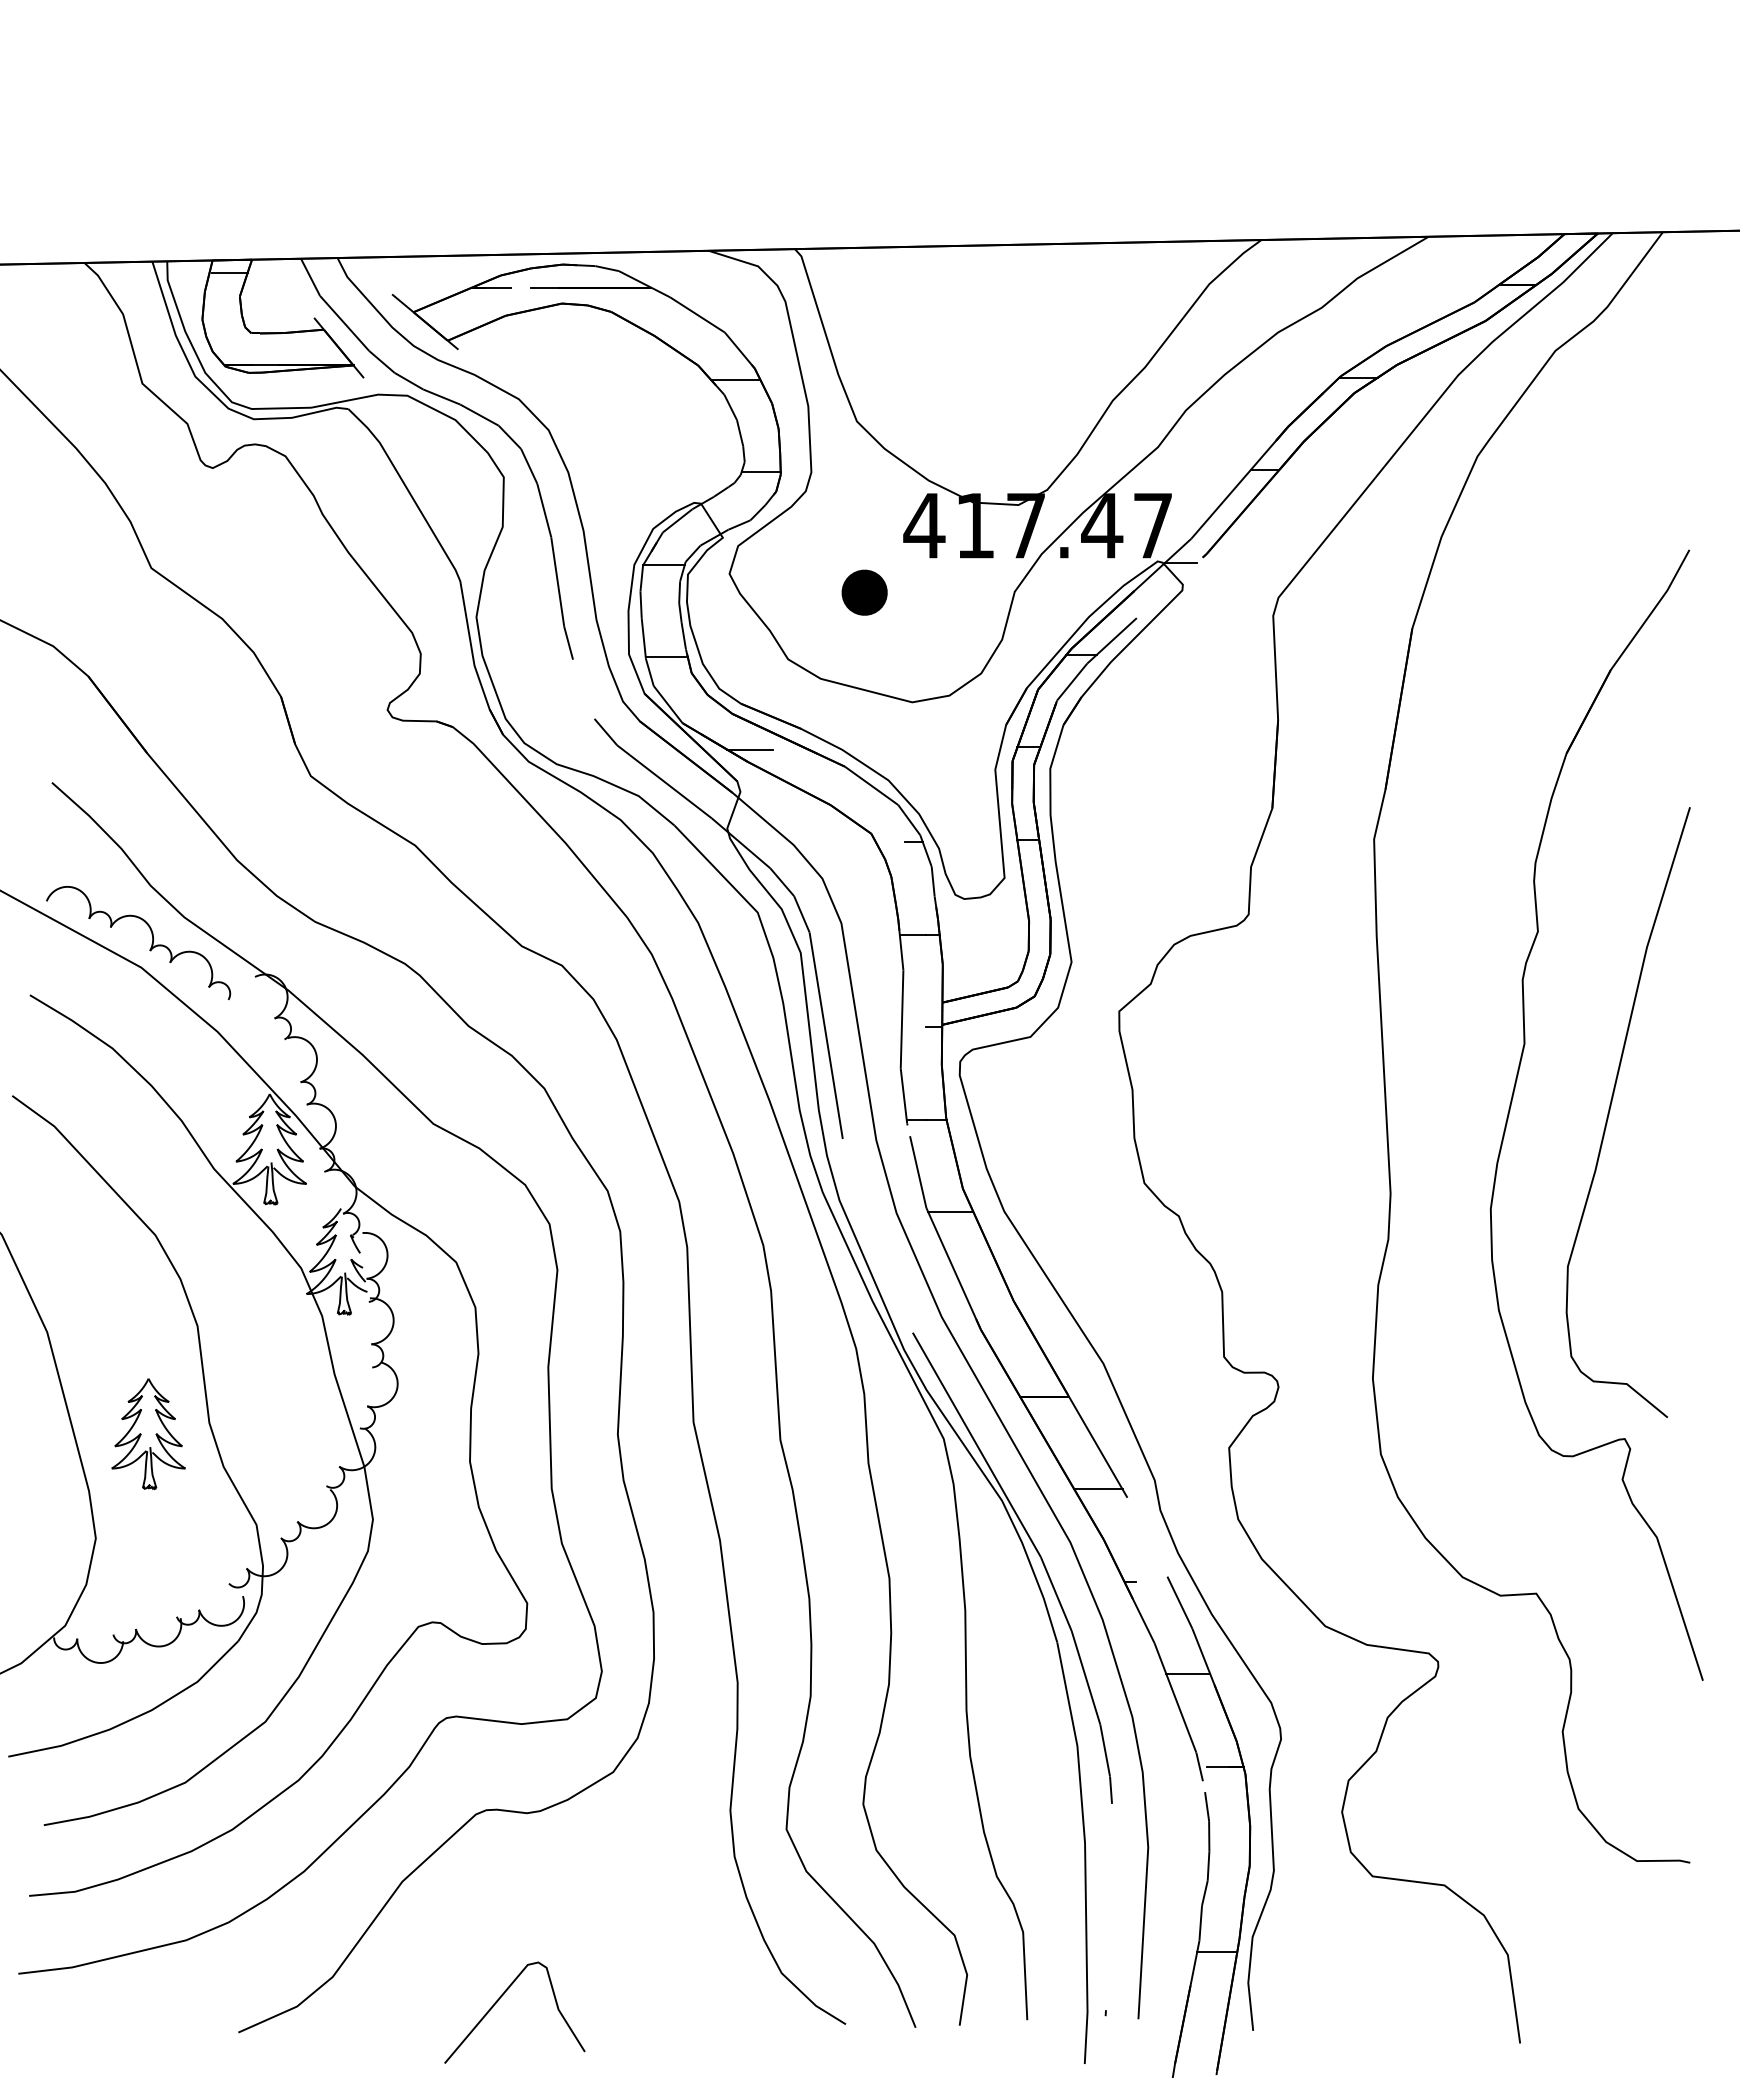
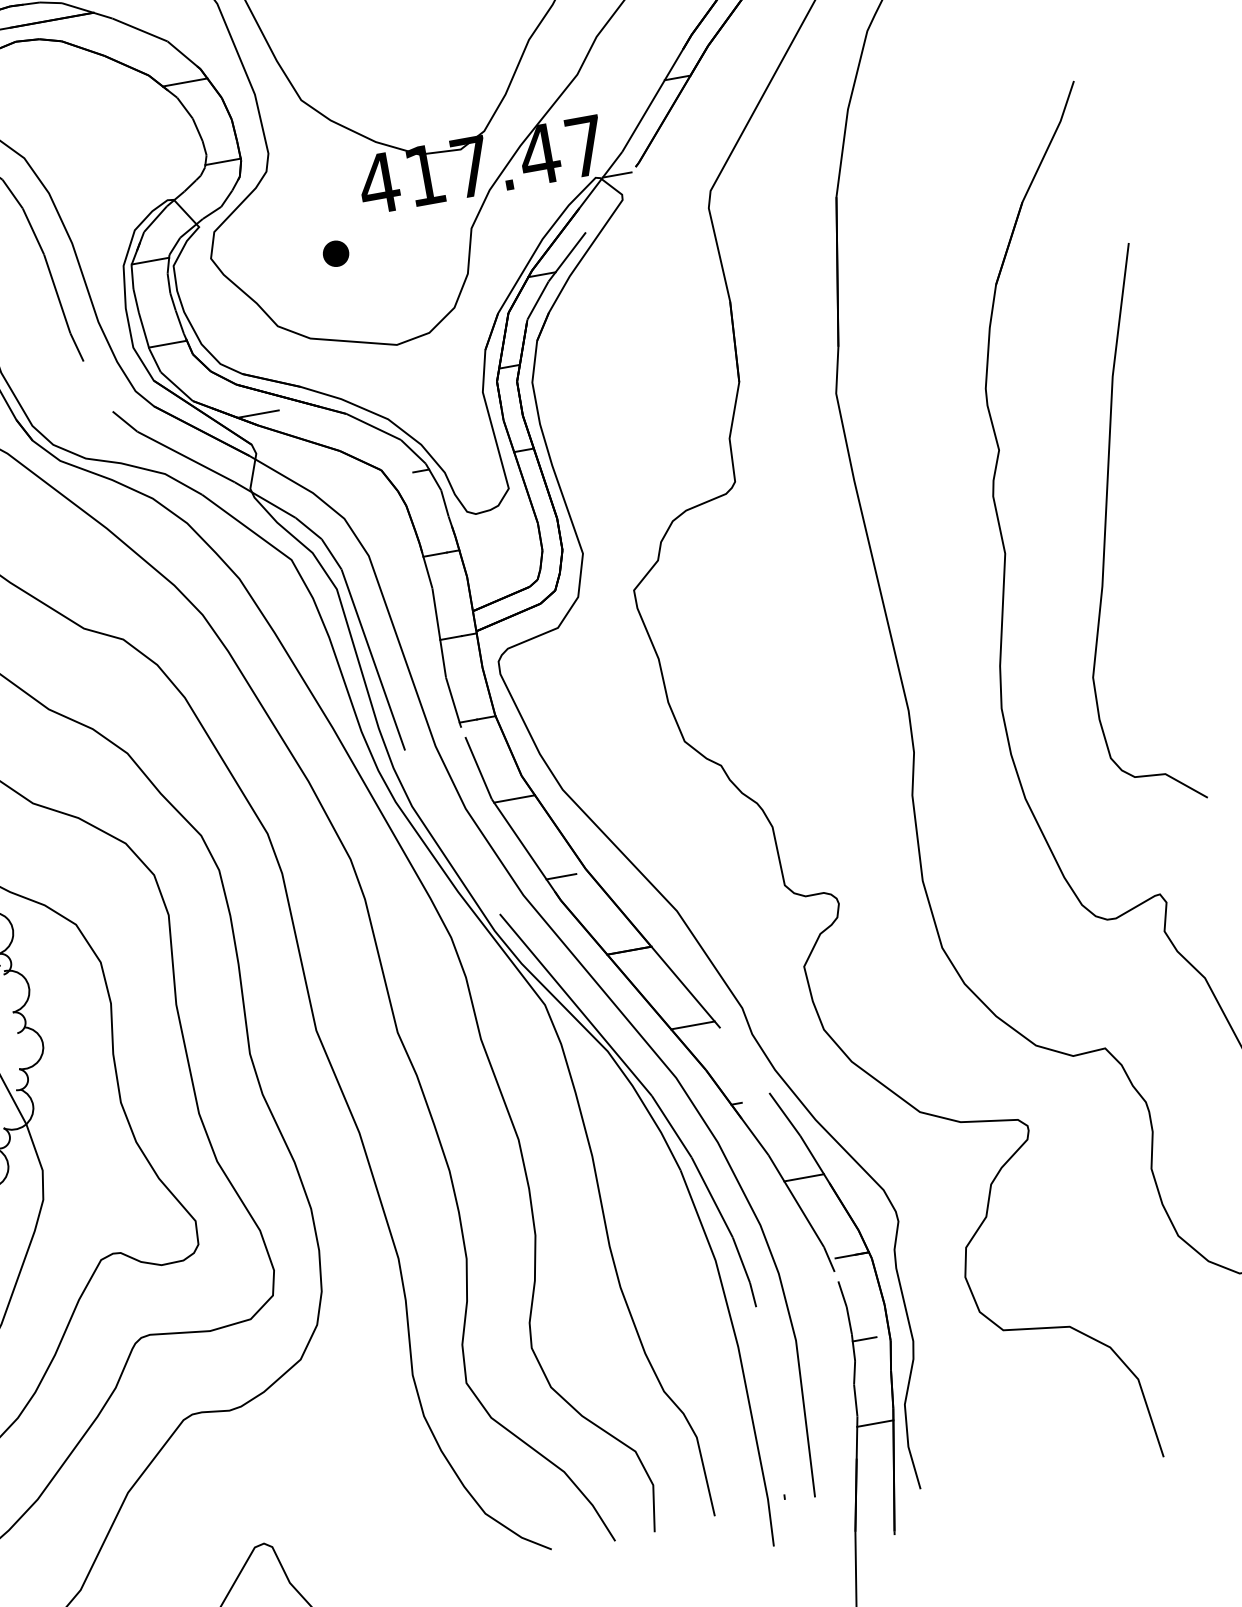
part: (864, 592) -> (335, 253), size x0.62
line: (913, 1027) -> (450, 638), added
curve: (1611, 1106) -> (1106, 525), moved
line: (985, 1304) -> (560, 876), added
line: (1221, 1859) -> (864, 1339), added

